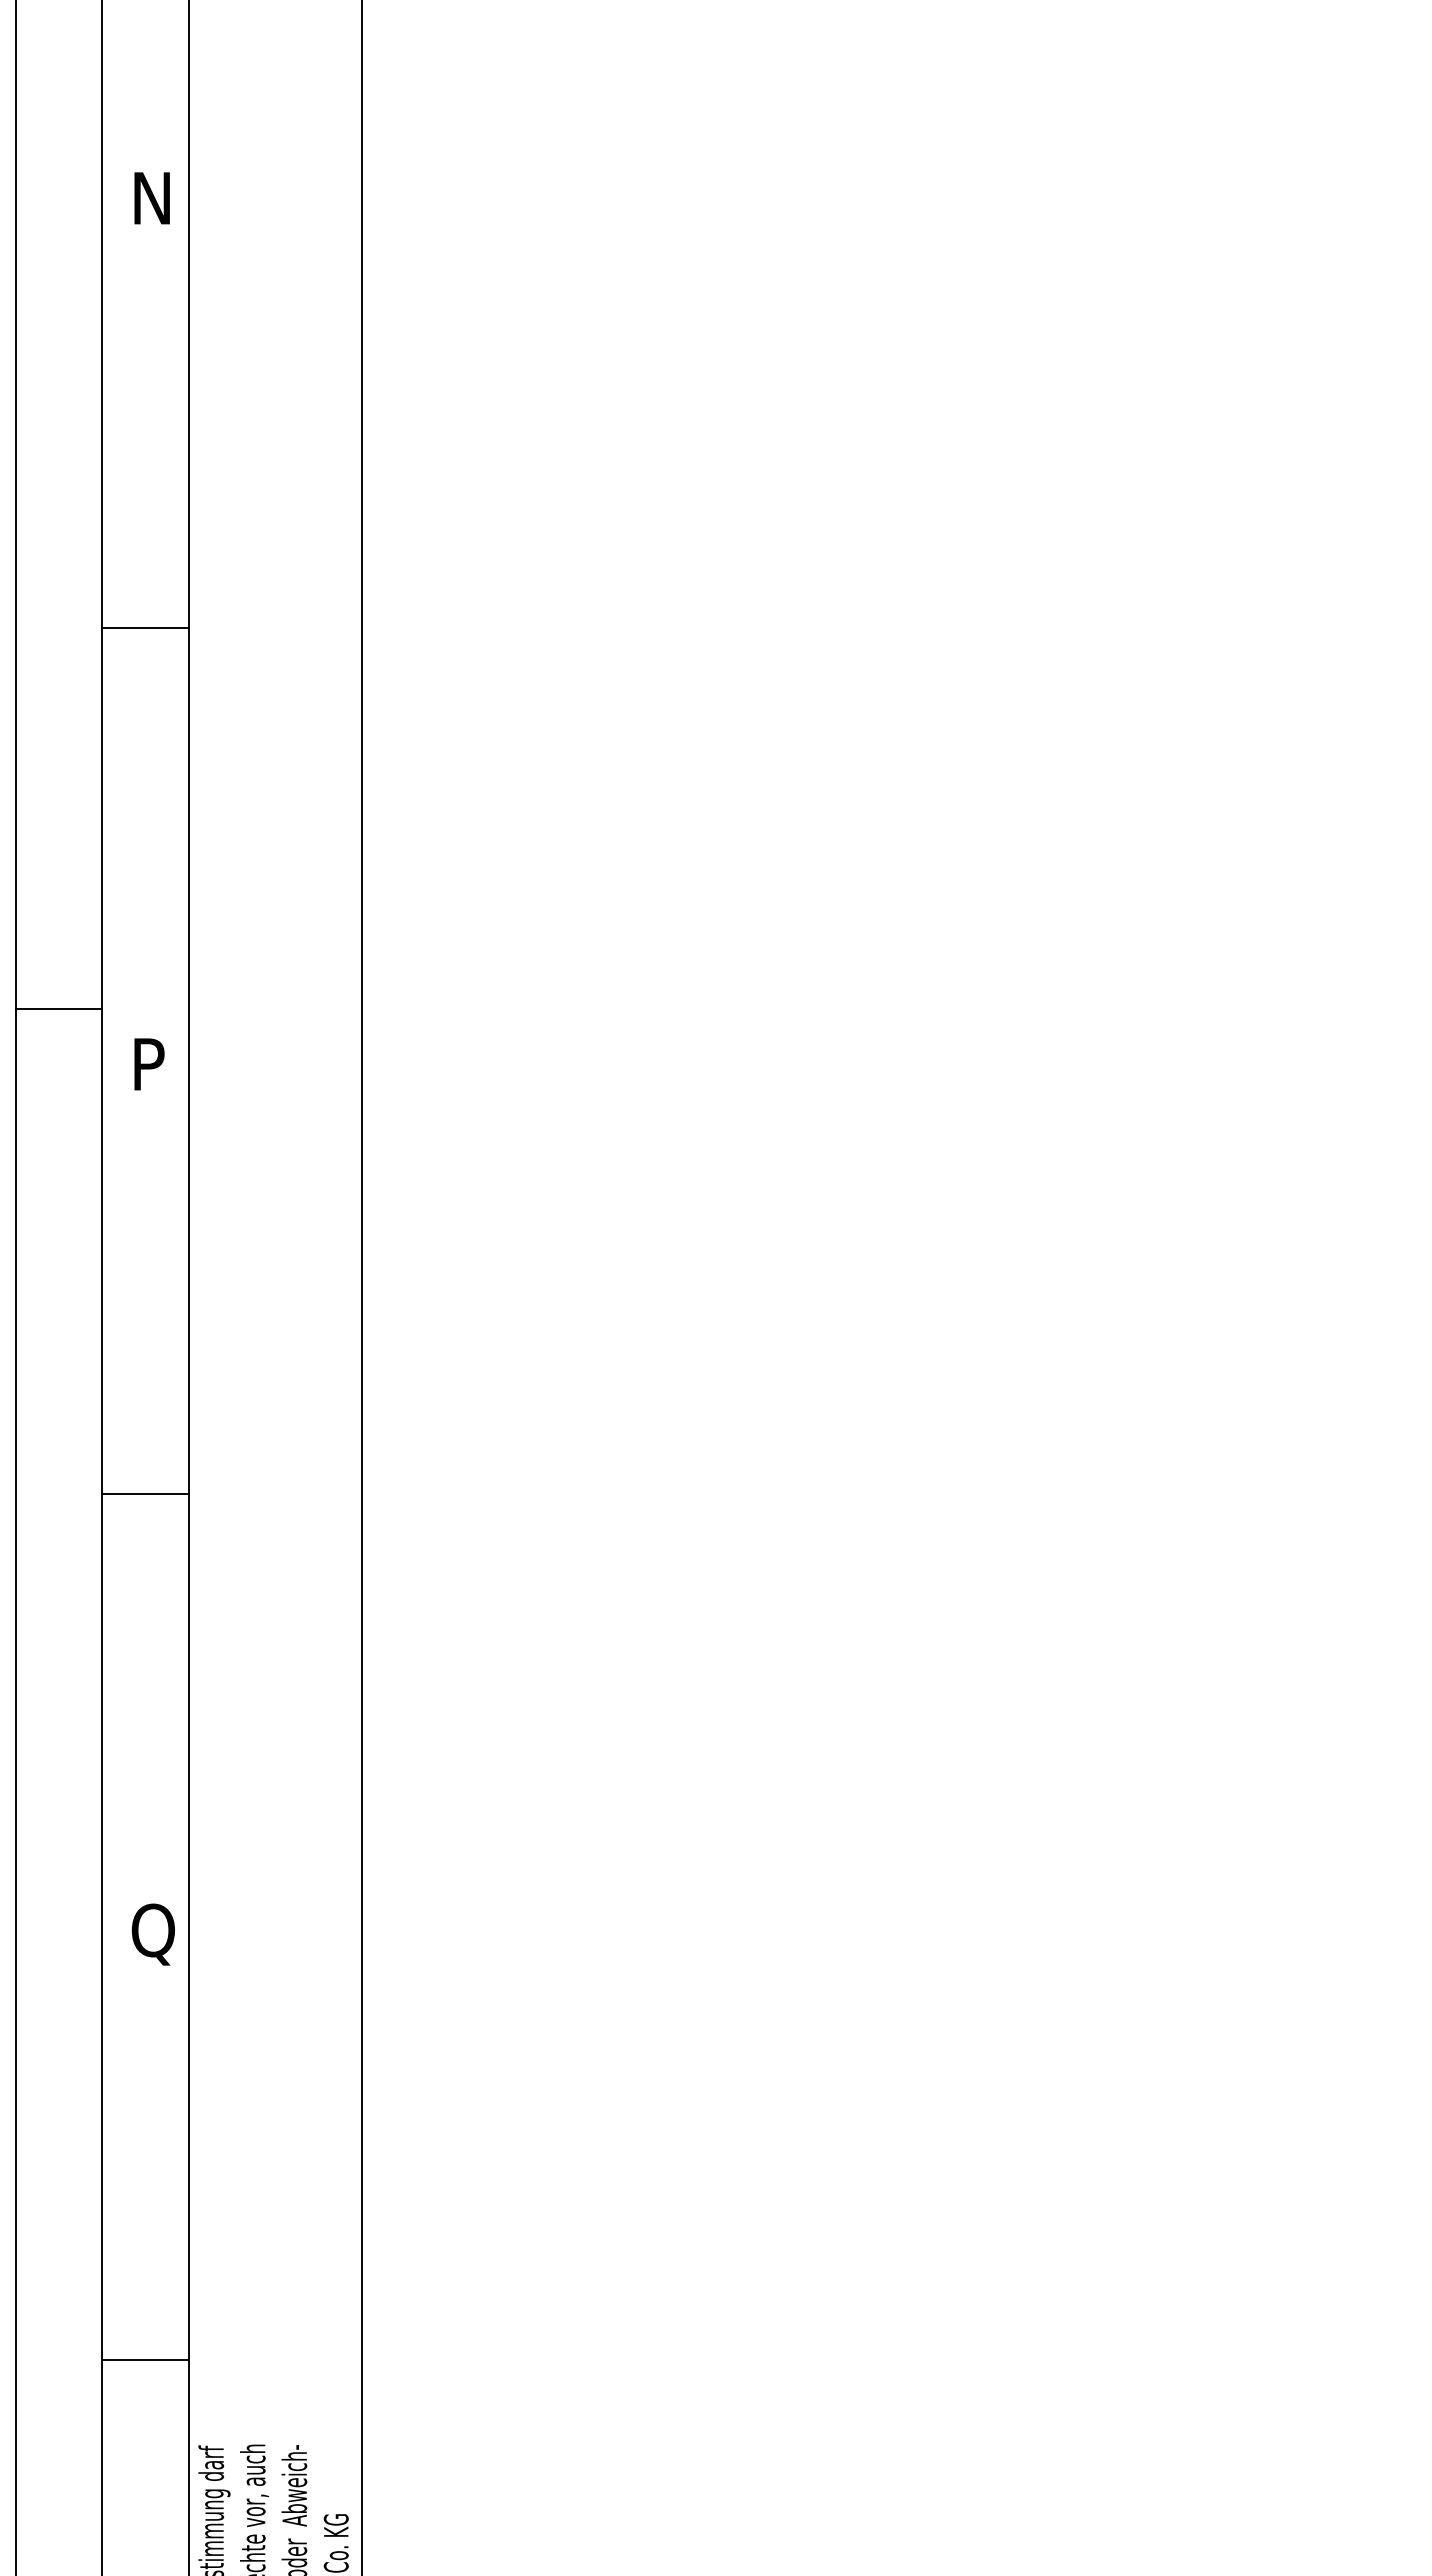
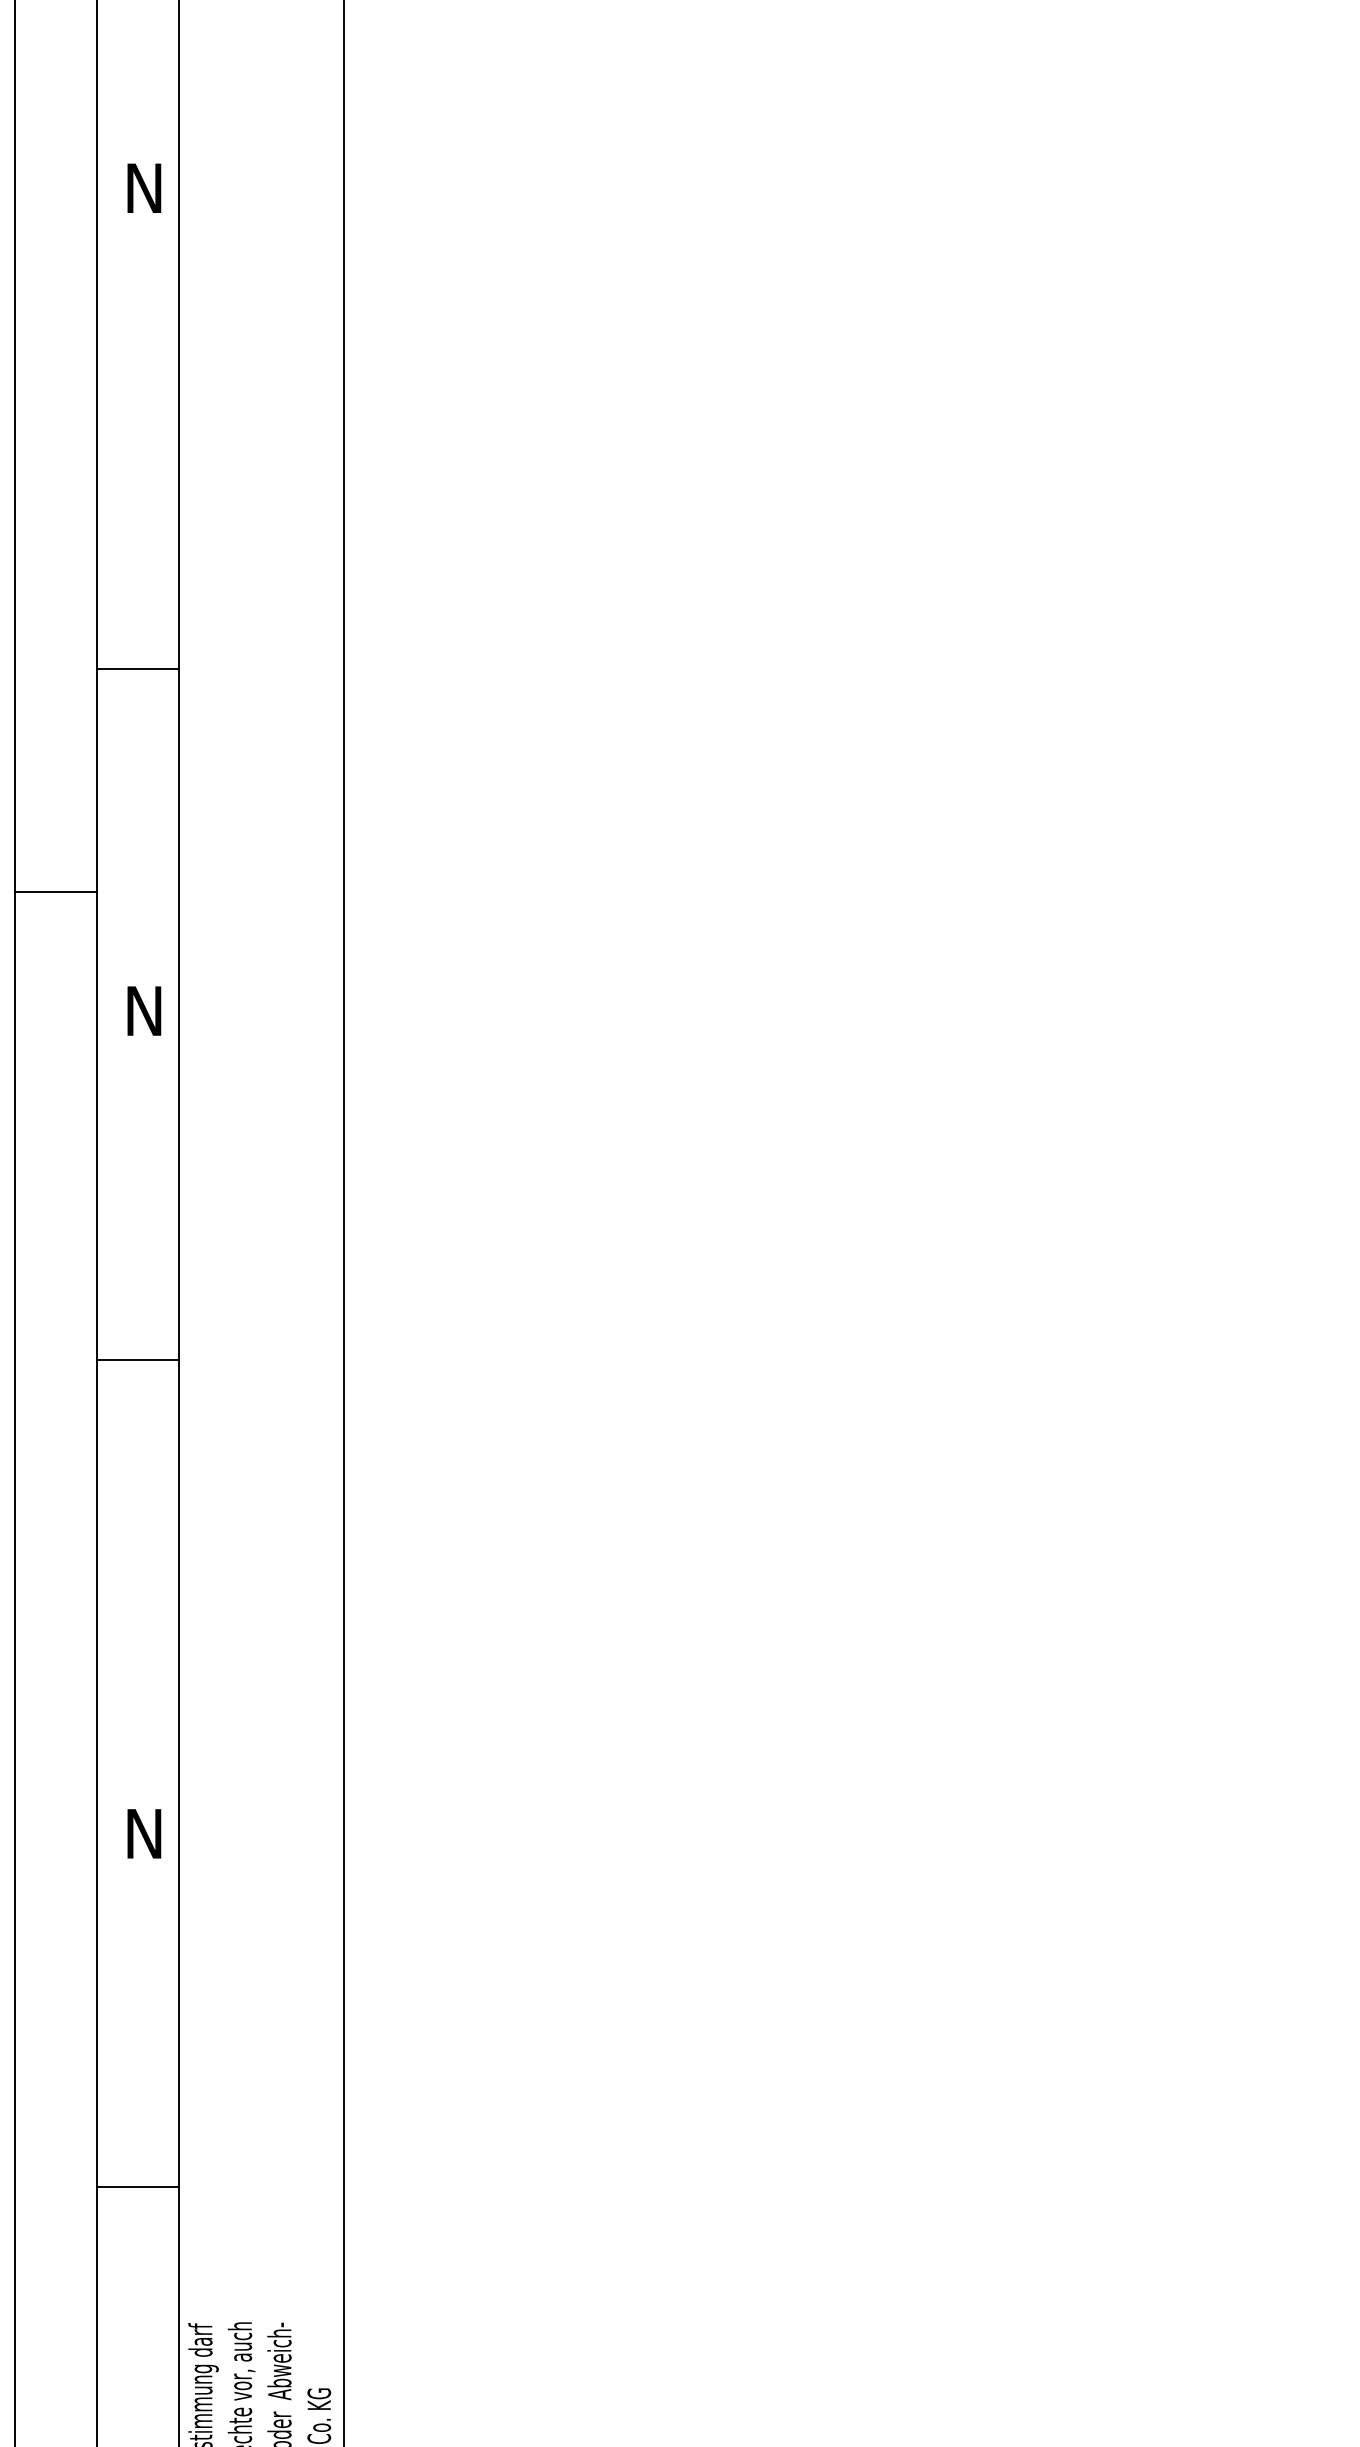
line: (145, 627) -> (138, 669), moved
line: (58, 1008) -> (55, 892), moved
text: (154, 1064) -> (146, 1011), P -> N
line: (145, 1493) -> (138, 1359), moved
text: (152, 1934) -> (144, 1837), Q -> N
line: (145, 2359) -> (138, 2187), moved

